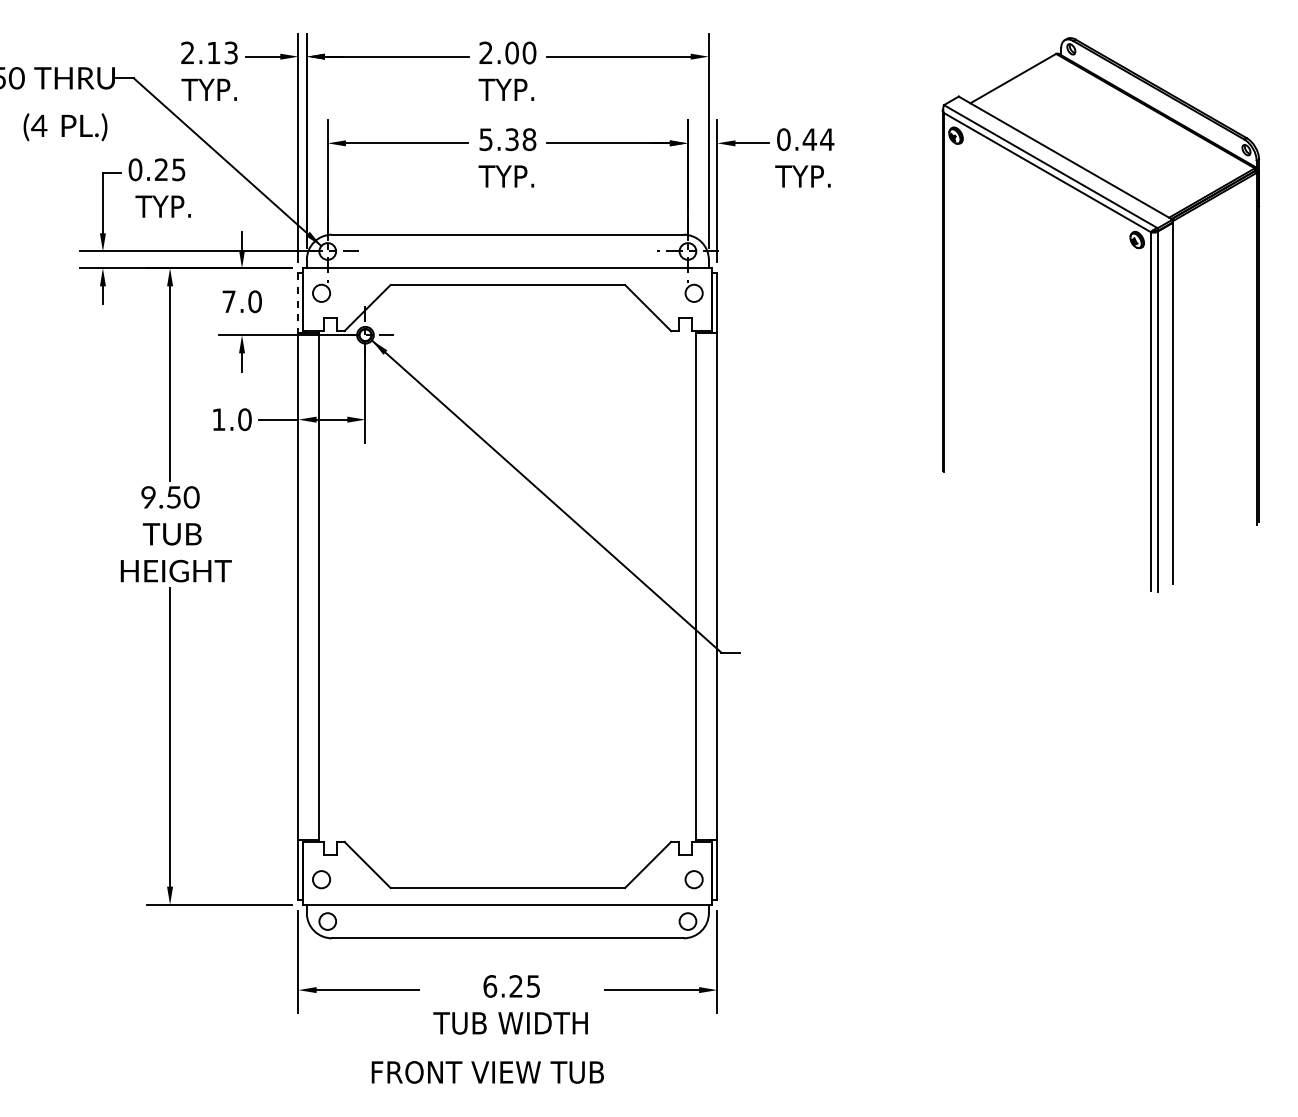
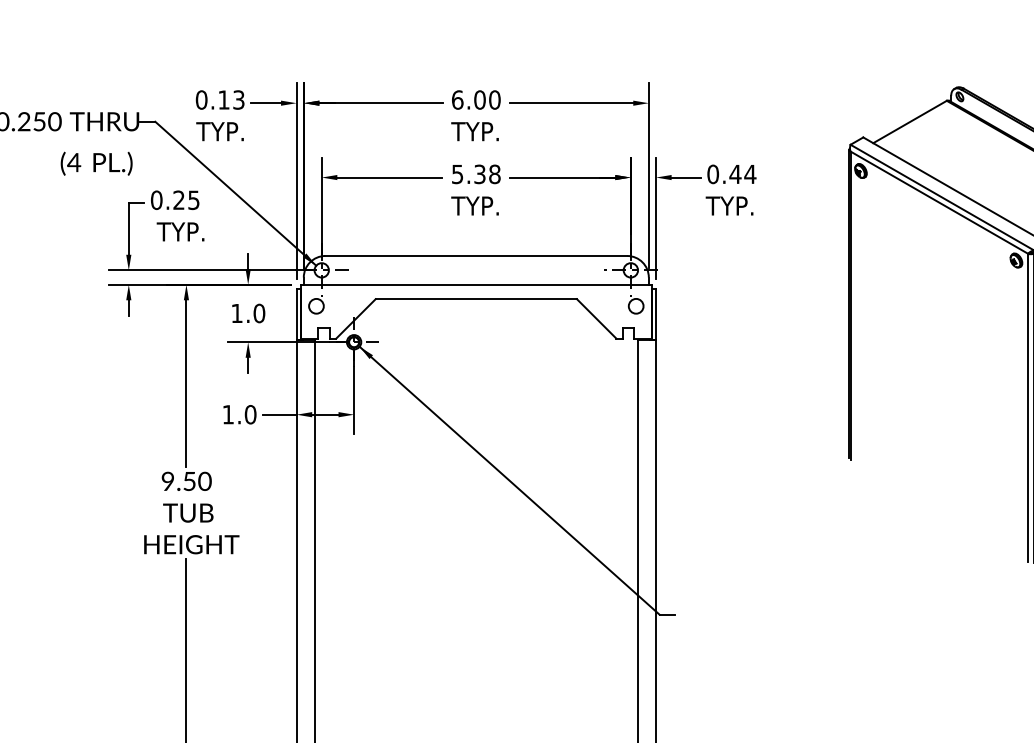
text: (187, 52) -> (201, 99), 2.13 -> 0.13
text: (486, 52) -> (457, 99), 2.00 -> 6.00
text: (228, 301) -> (236, 313), 7.0 -> 1.0
line: (298, 303) -> (296, 315), dashed -> solid

